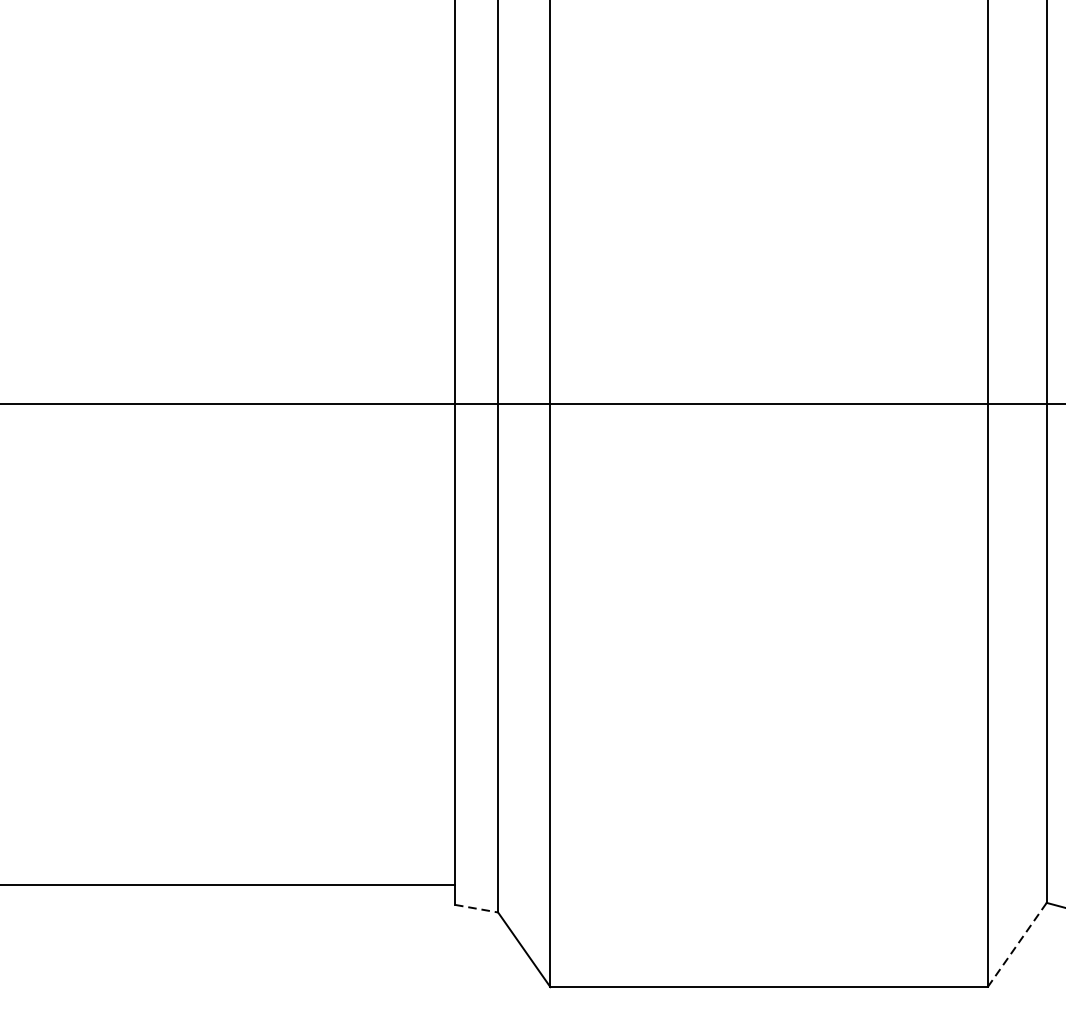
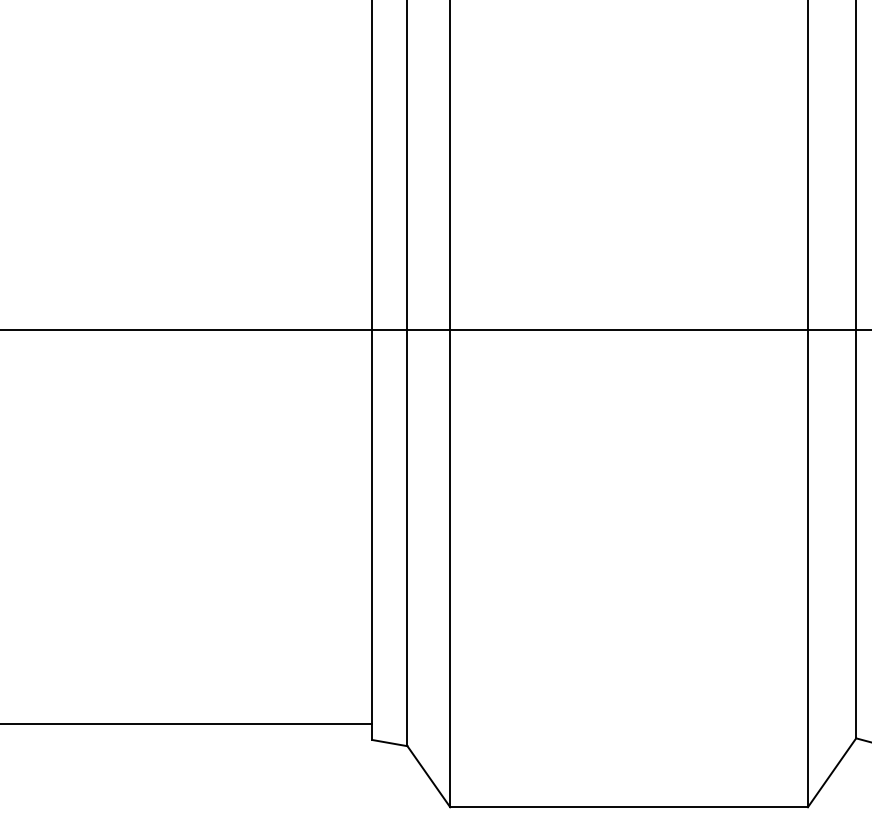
line: (476, 909) -> (389, 743), dashed -> solid
line: (1017, 944) -> (832, 772), dashed -> solid

